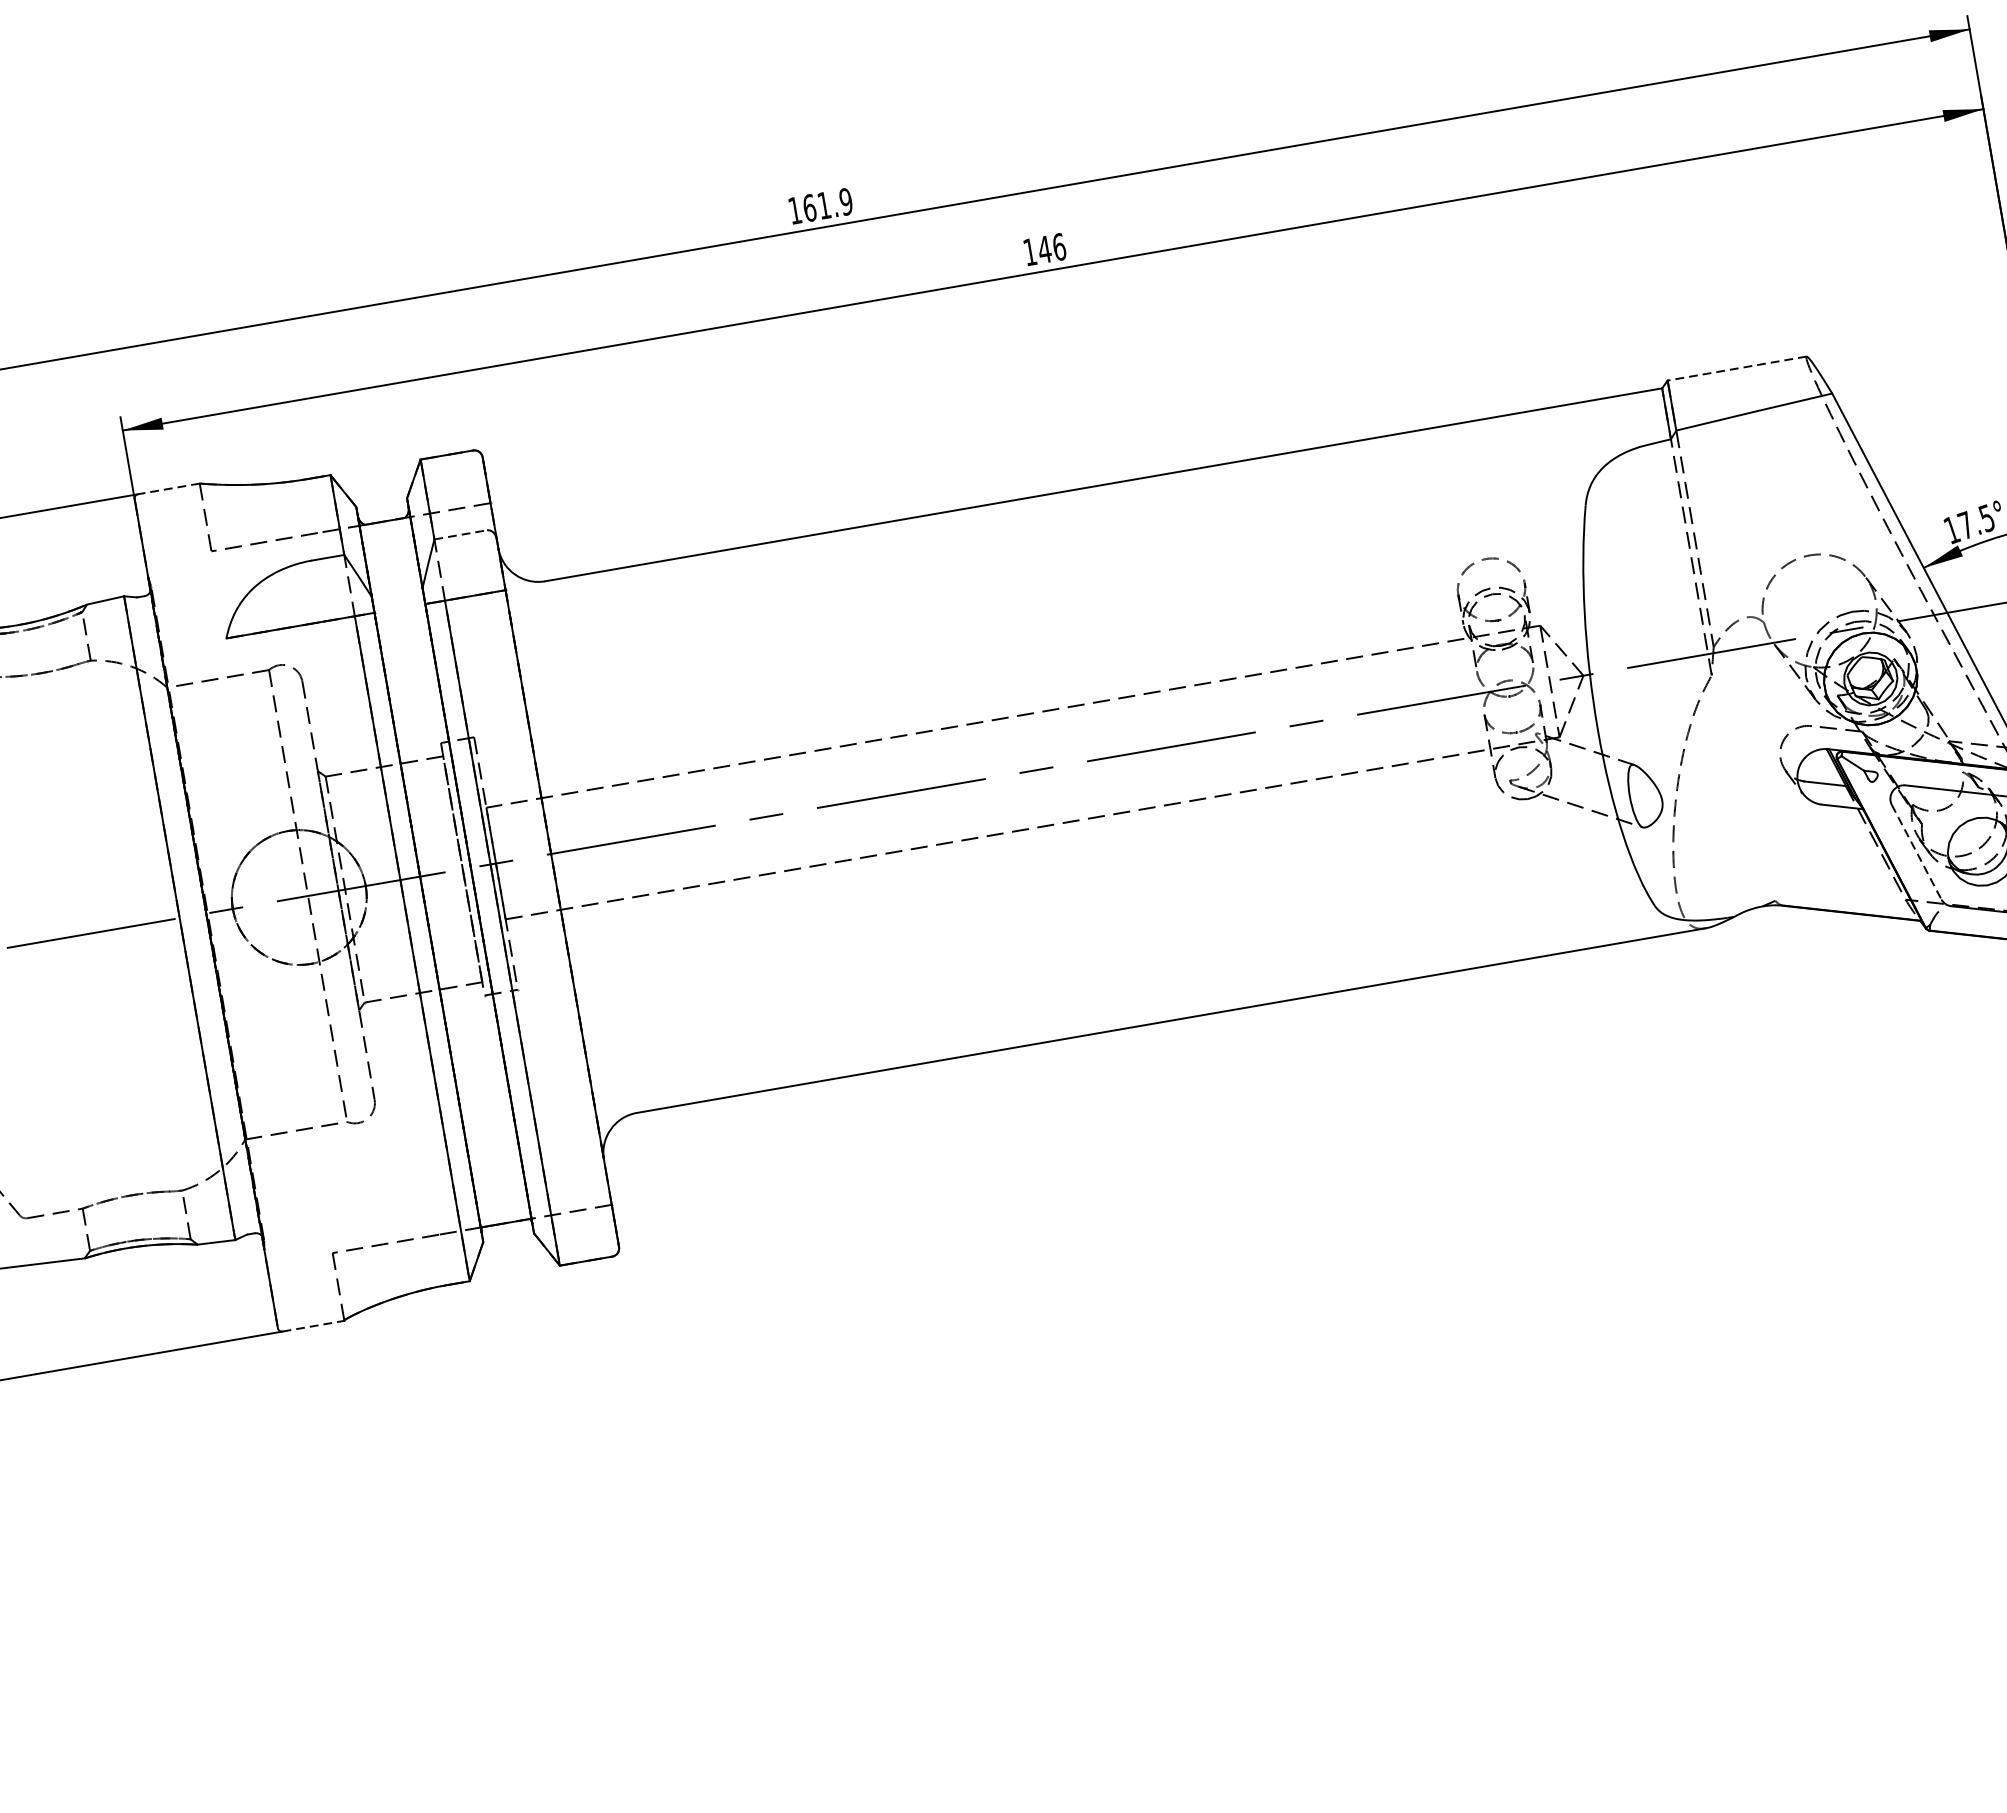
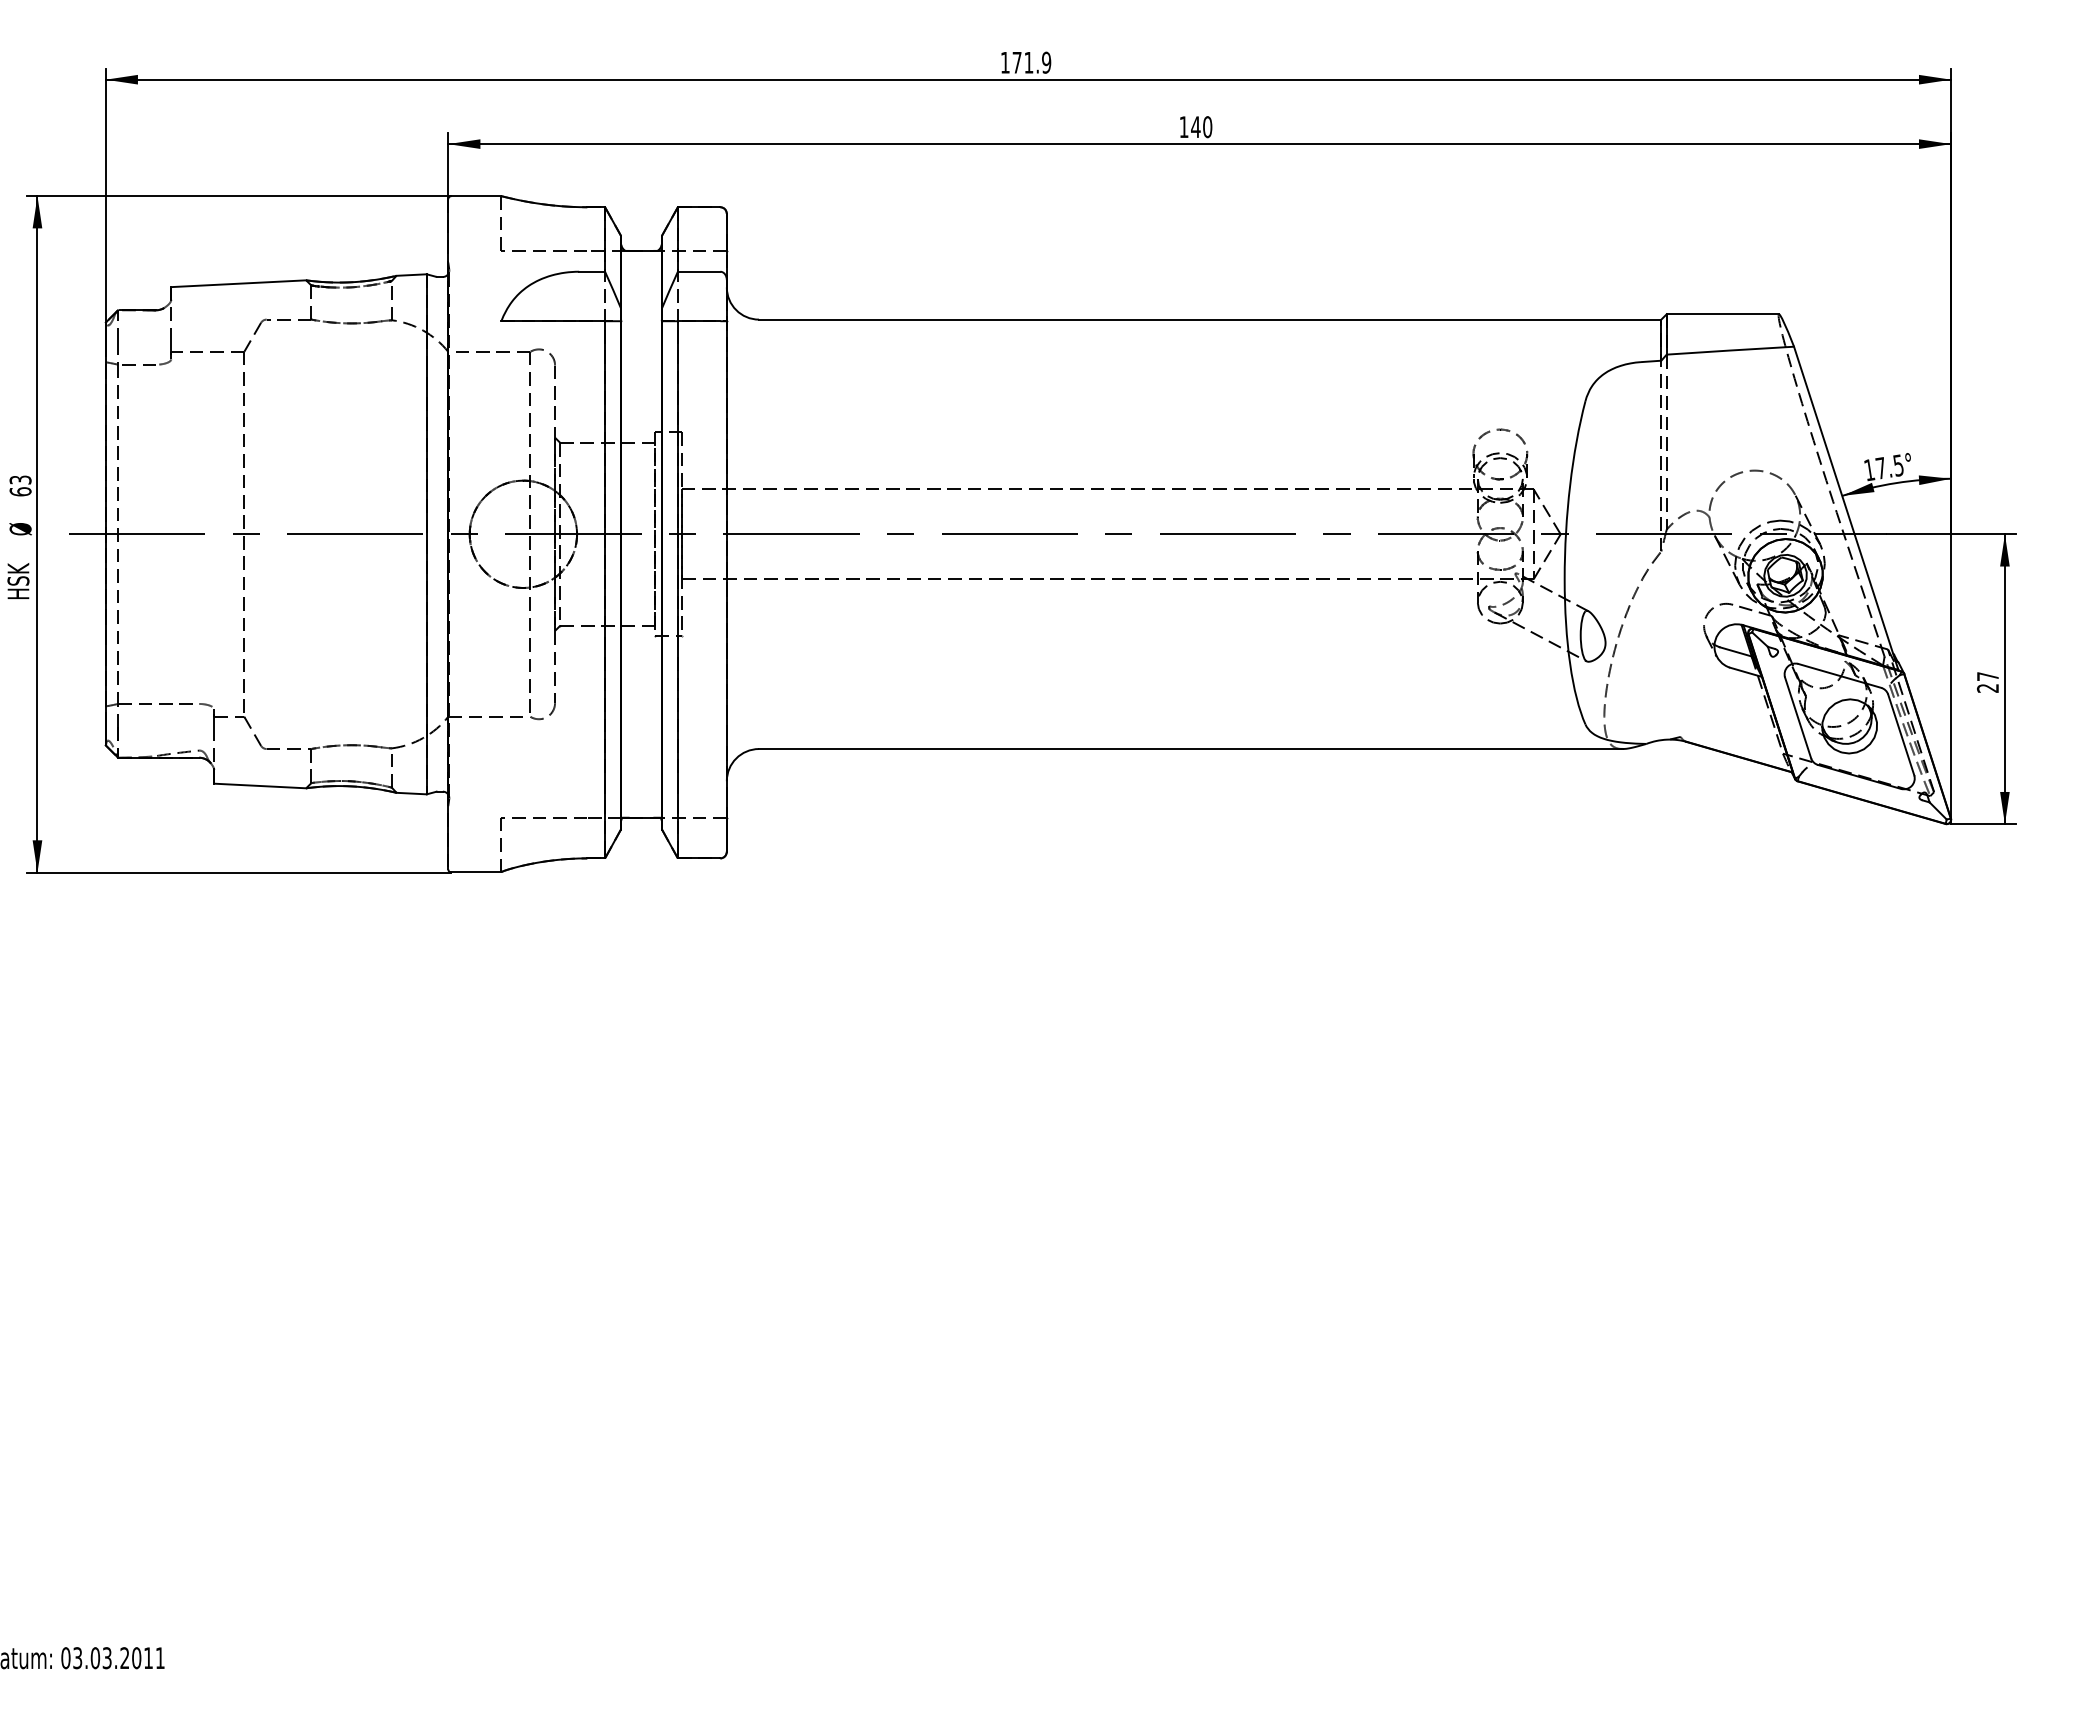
text: (808, 207) -> (1016, 62), 161.9 -> 171.9
text: (1059, 246) -> (1207, 126), 146 -> 140
line: (1736, 368) -> (1722, 314), dashed -> solid
line: (169, 489) -> (476, 196), dashed -> solid
line: (461, 534) -> (699, 271), dashed -> solid
line: (1917, 852) -> (1798, 718), dashed -> solid
line: (313, 1326) -> (476, 872), dashed -> solid

